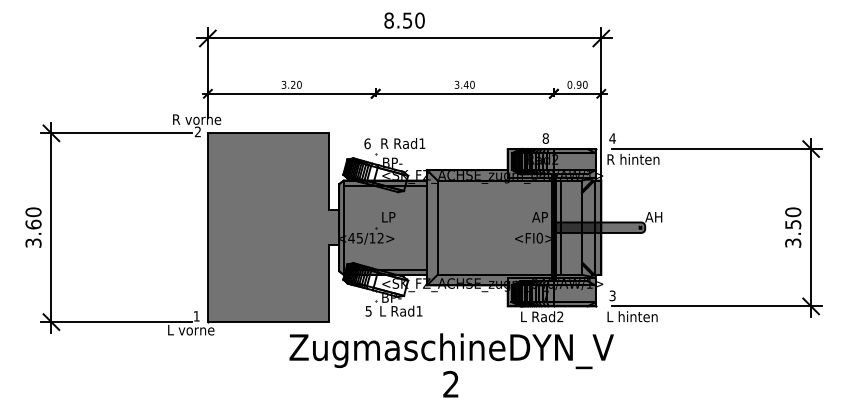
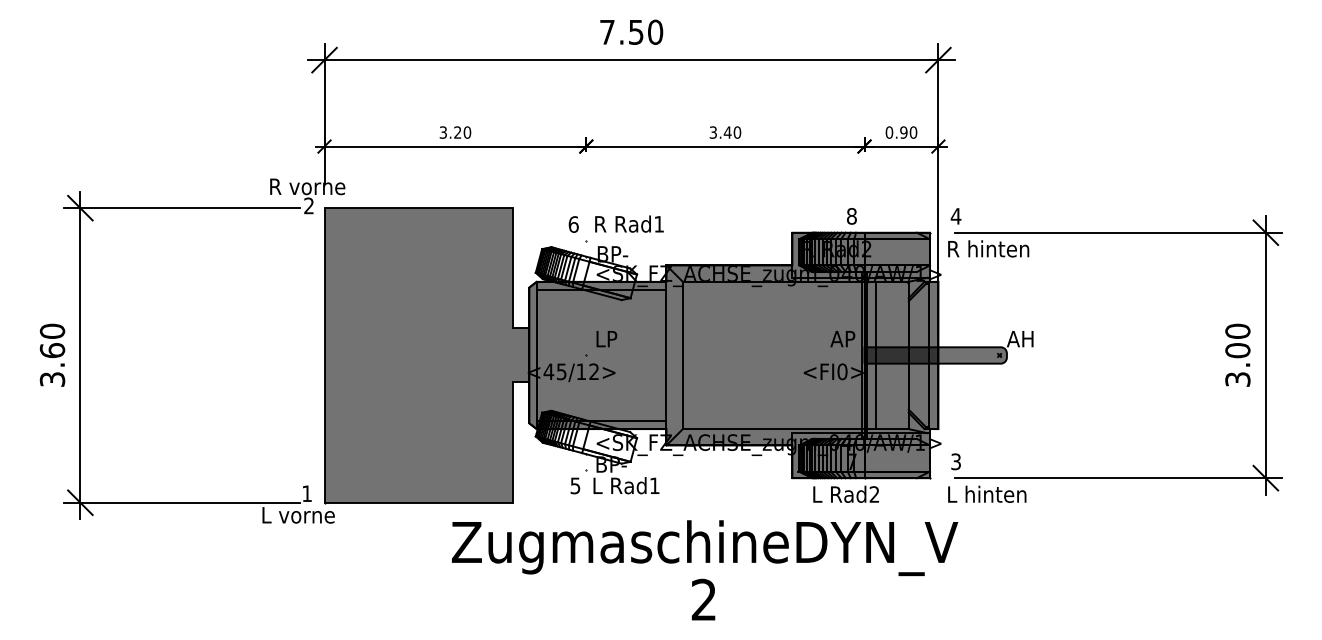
text: (388, 20) -> (606, 32), 8.50 -> 7.50
text: (793, 224) -> (1238, 350), 3.50 -> 3.00

